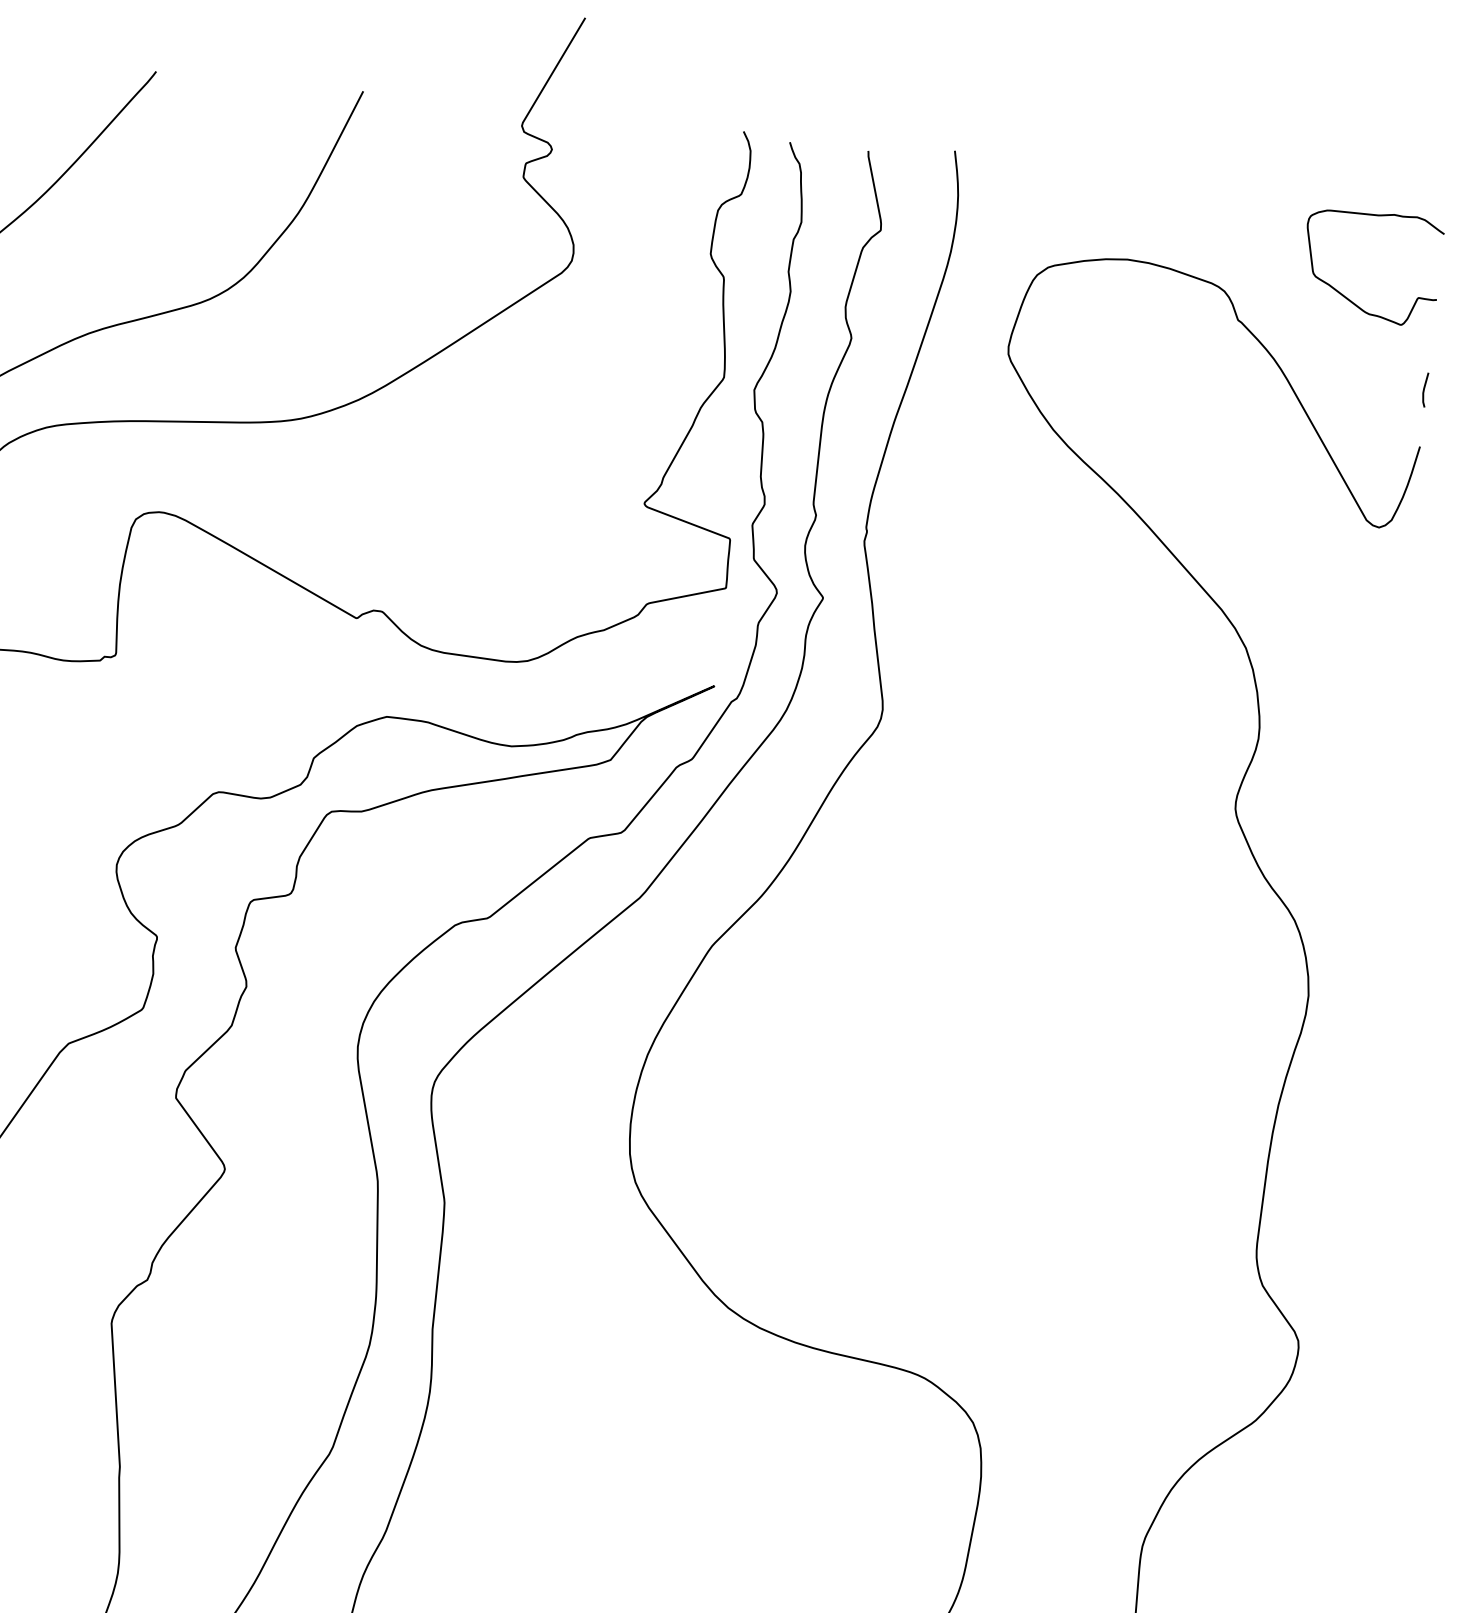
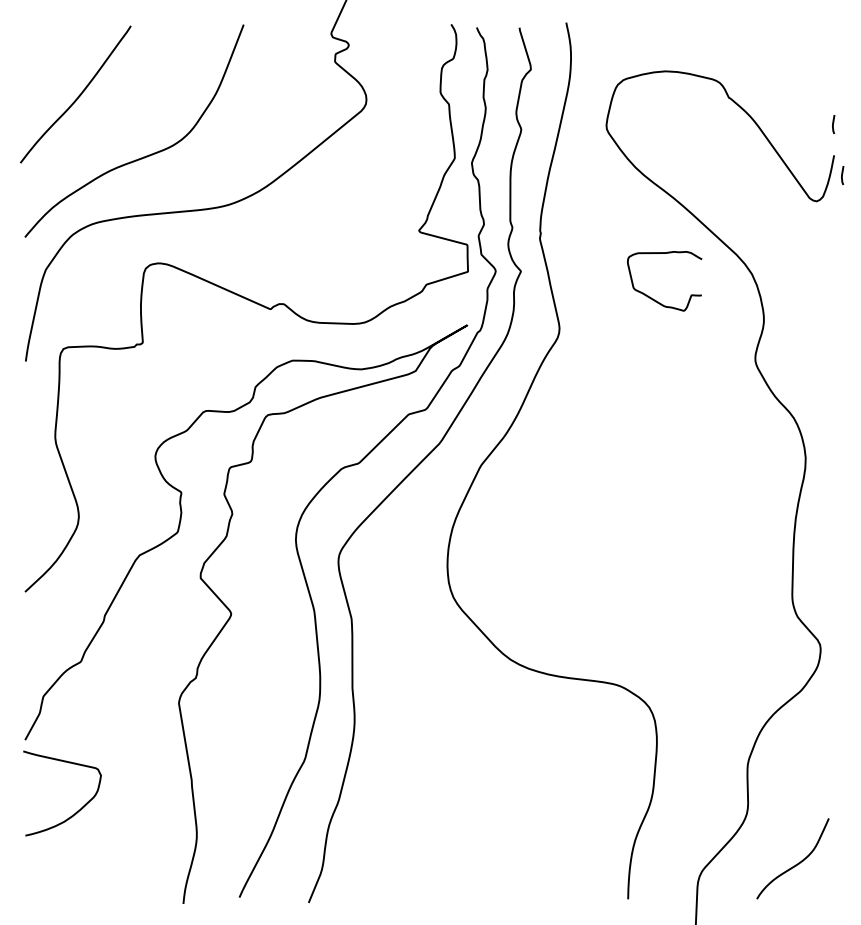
curve: (1351, 298) -> (655, 299), moved
line: (1431, 485) -> (842, 175), added

